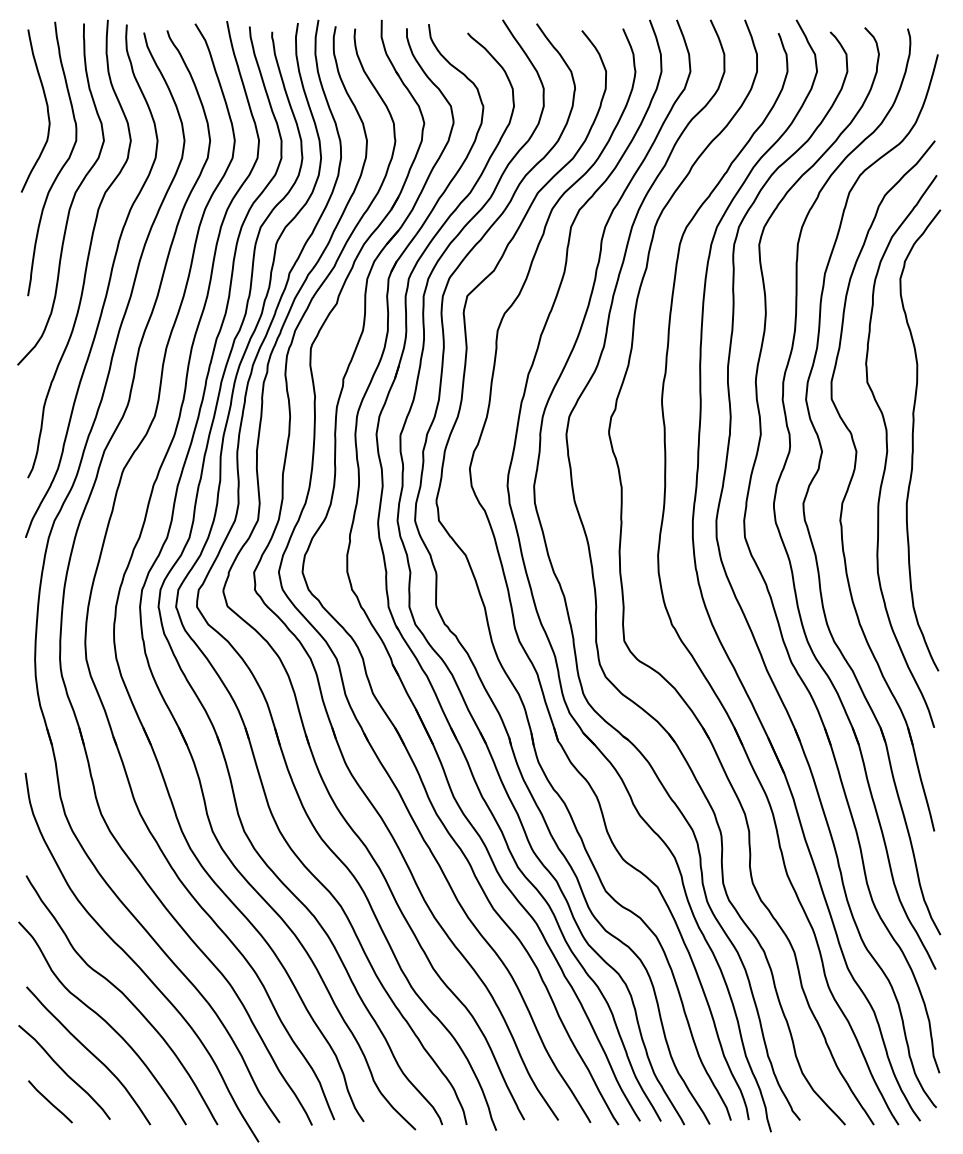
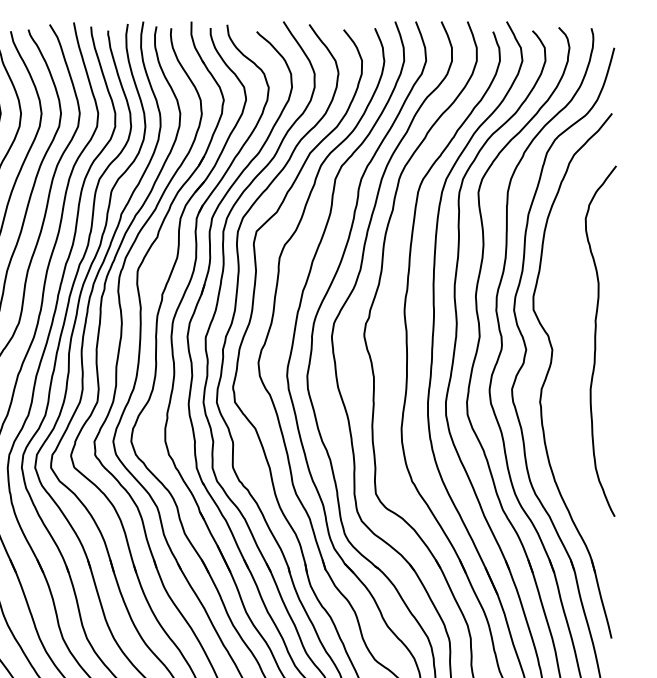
curve: (888, 451) -> (576, 349), removed

